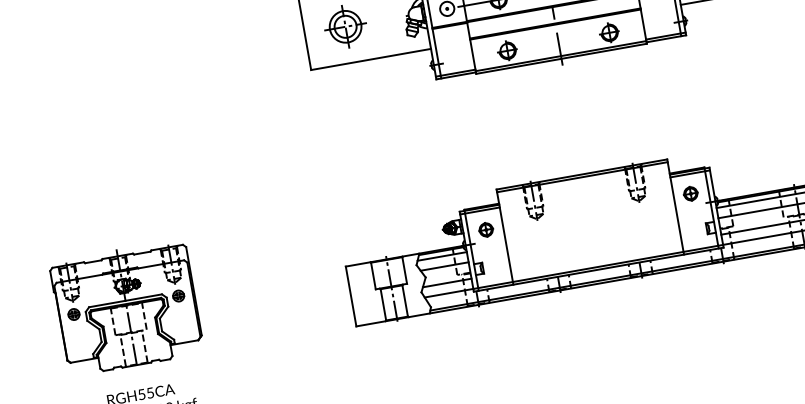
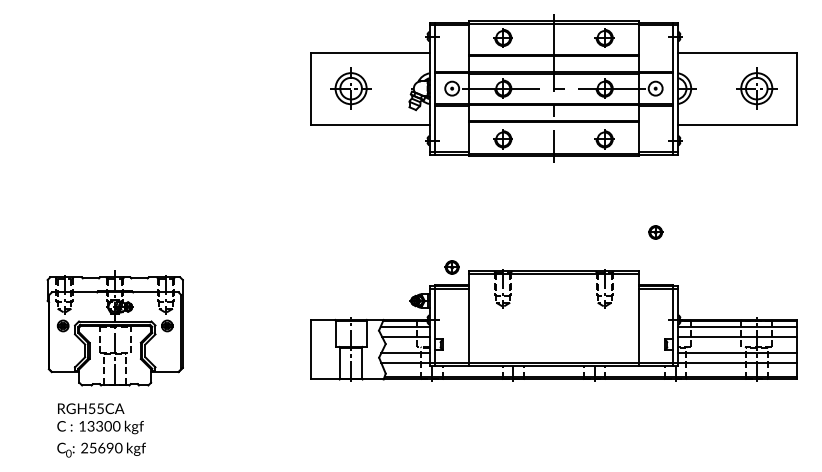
part: (690, 193) -> (655, 232), moved
part: (485, 230) -> (451, 267), moved
part: (126, 307) -> (114, 328), moved

